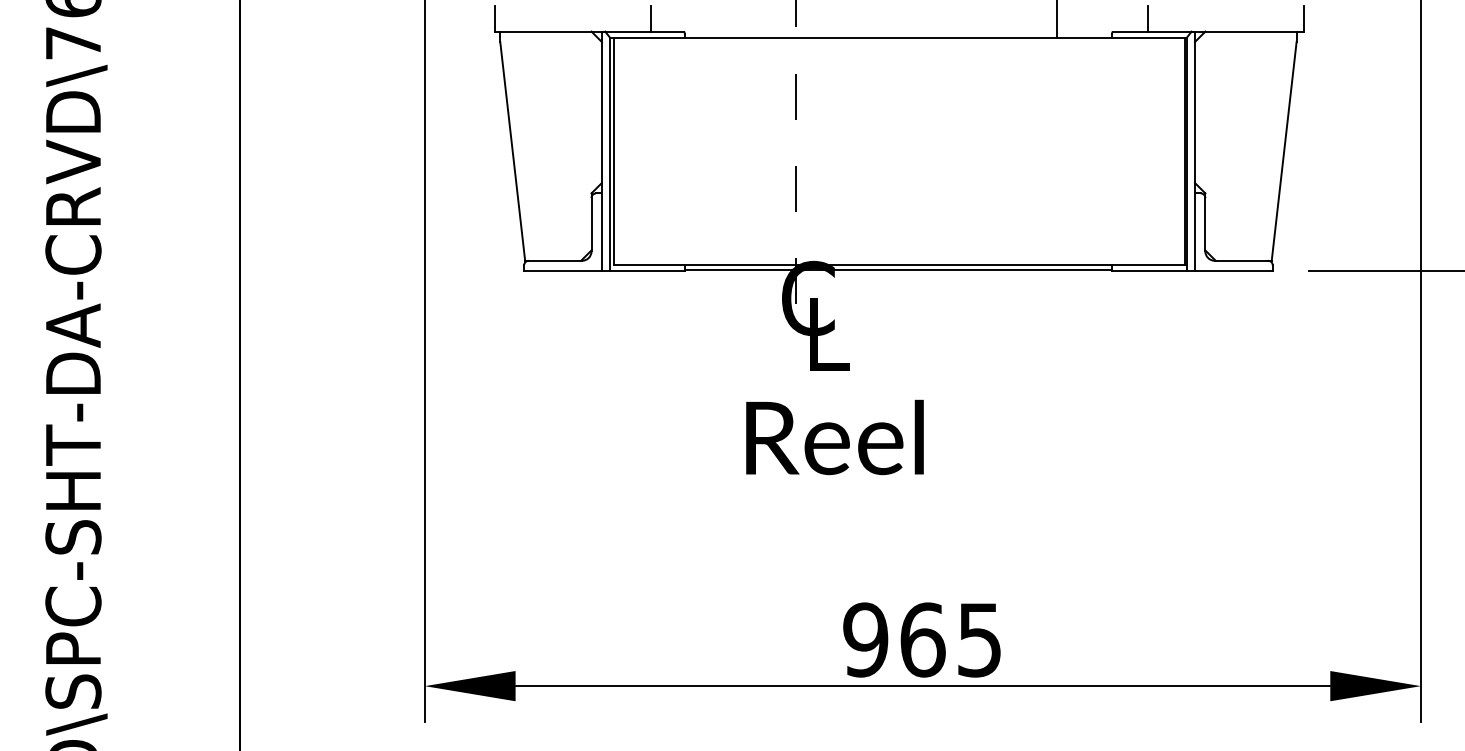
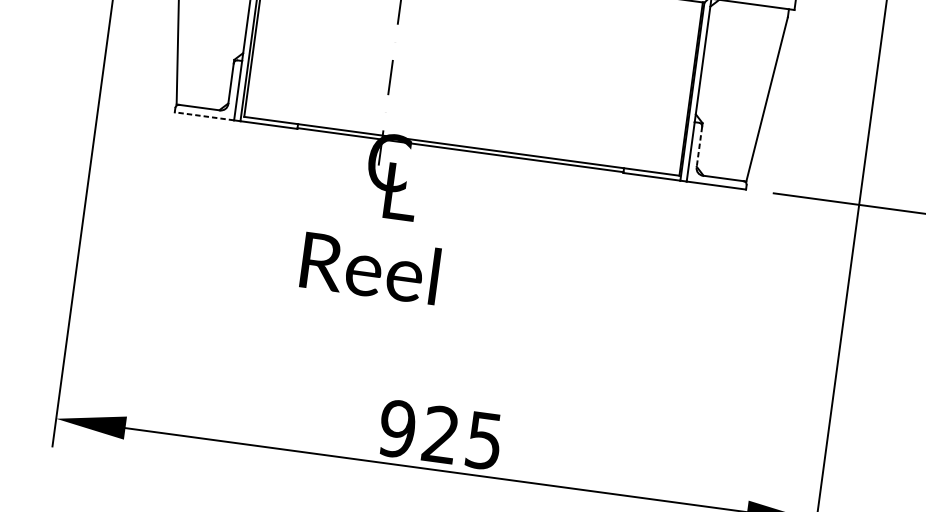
line: (1205, 224) -> (699, 147), solid -> dashed
line: (563, 271) -> (204, 116), solid -> dashed
text: (834, 437) -> (370, 267), moved
text: (922, 639) -> (440, 434), 965 -> 925

